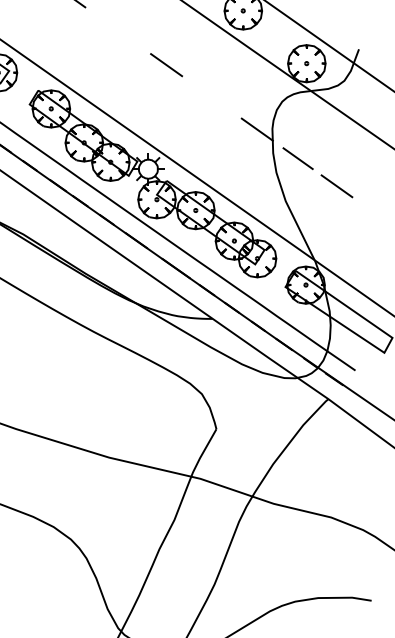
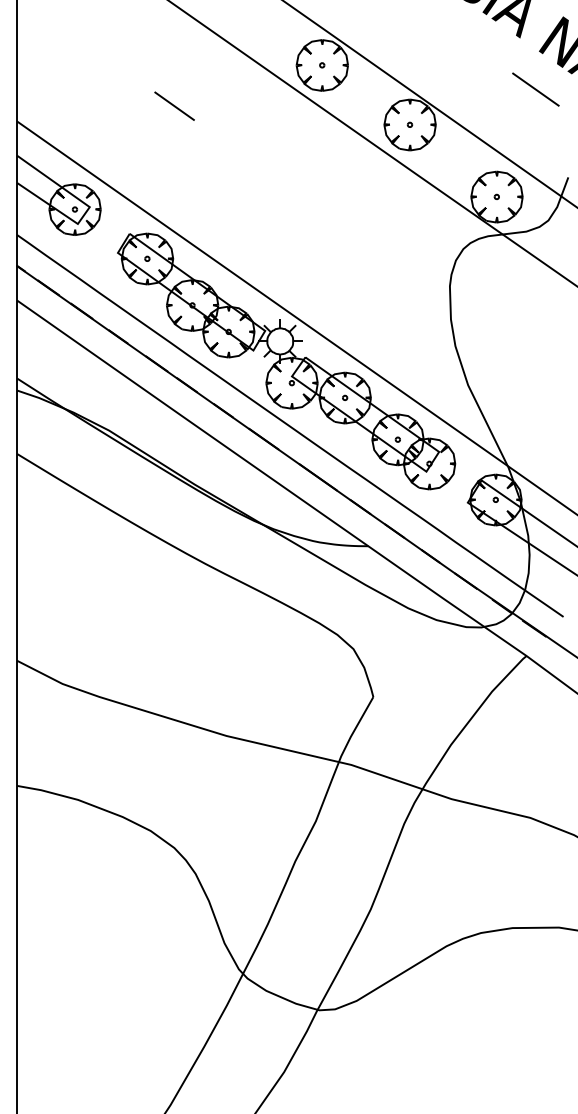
line: (166, 64) -> (304, 198), removed
line: (257, 129) -> (429, 287), removed
line: (298, 158) -> (485, 326), removed
line: (337, 186) -> (538, 364), removed

